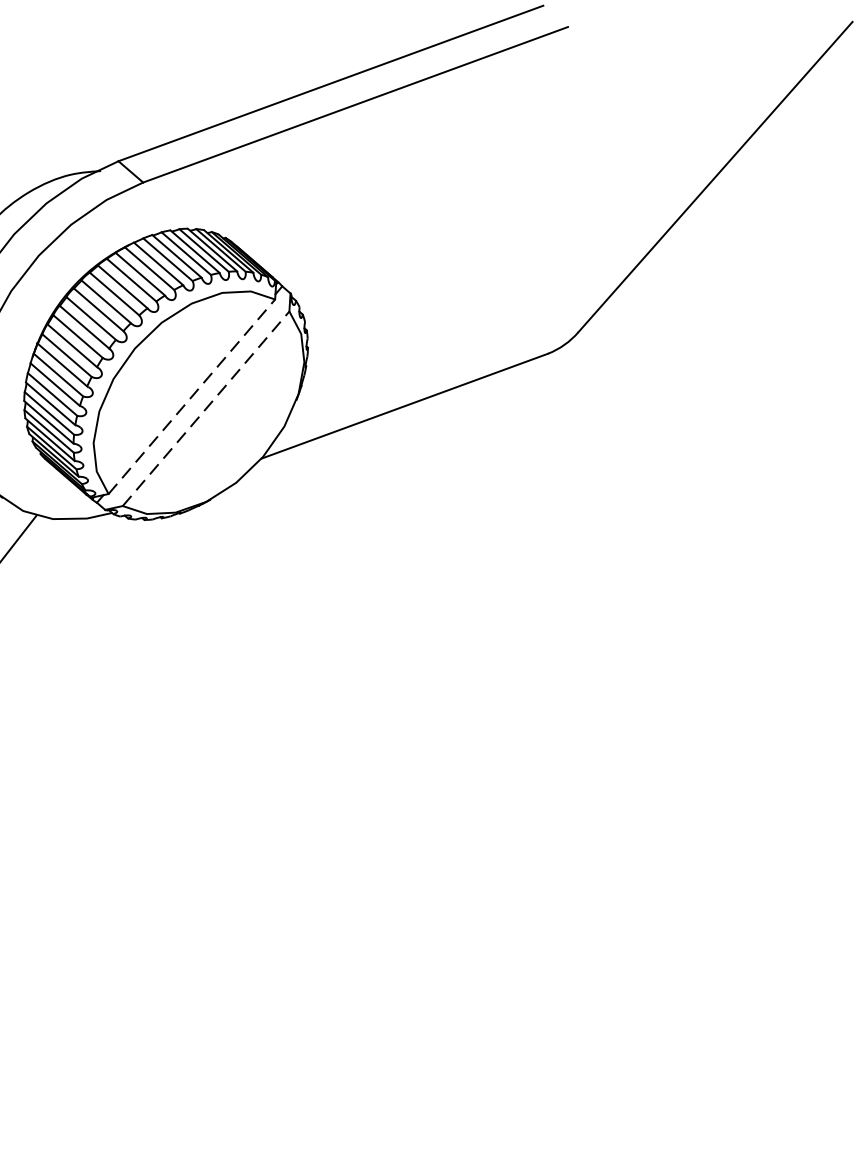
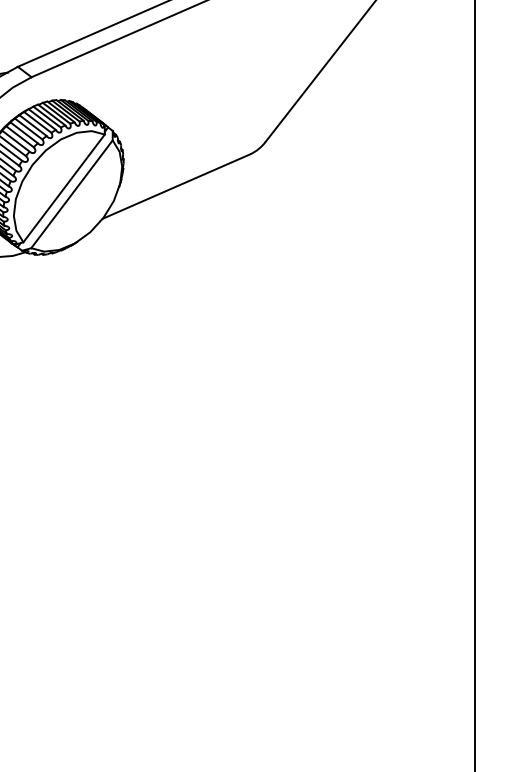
line: (192, 396) -> (64, 188), dashed -> solid
line: (205, 409) -> (71, 194), dashed -> solid

